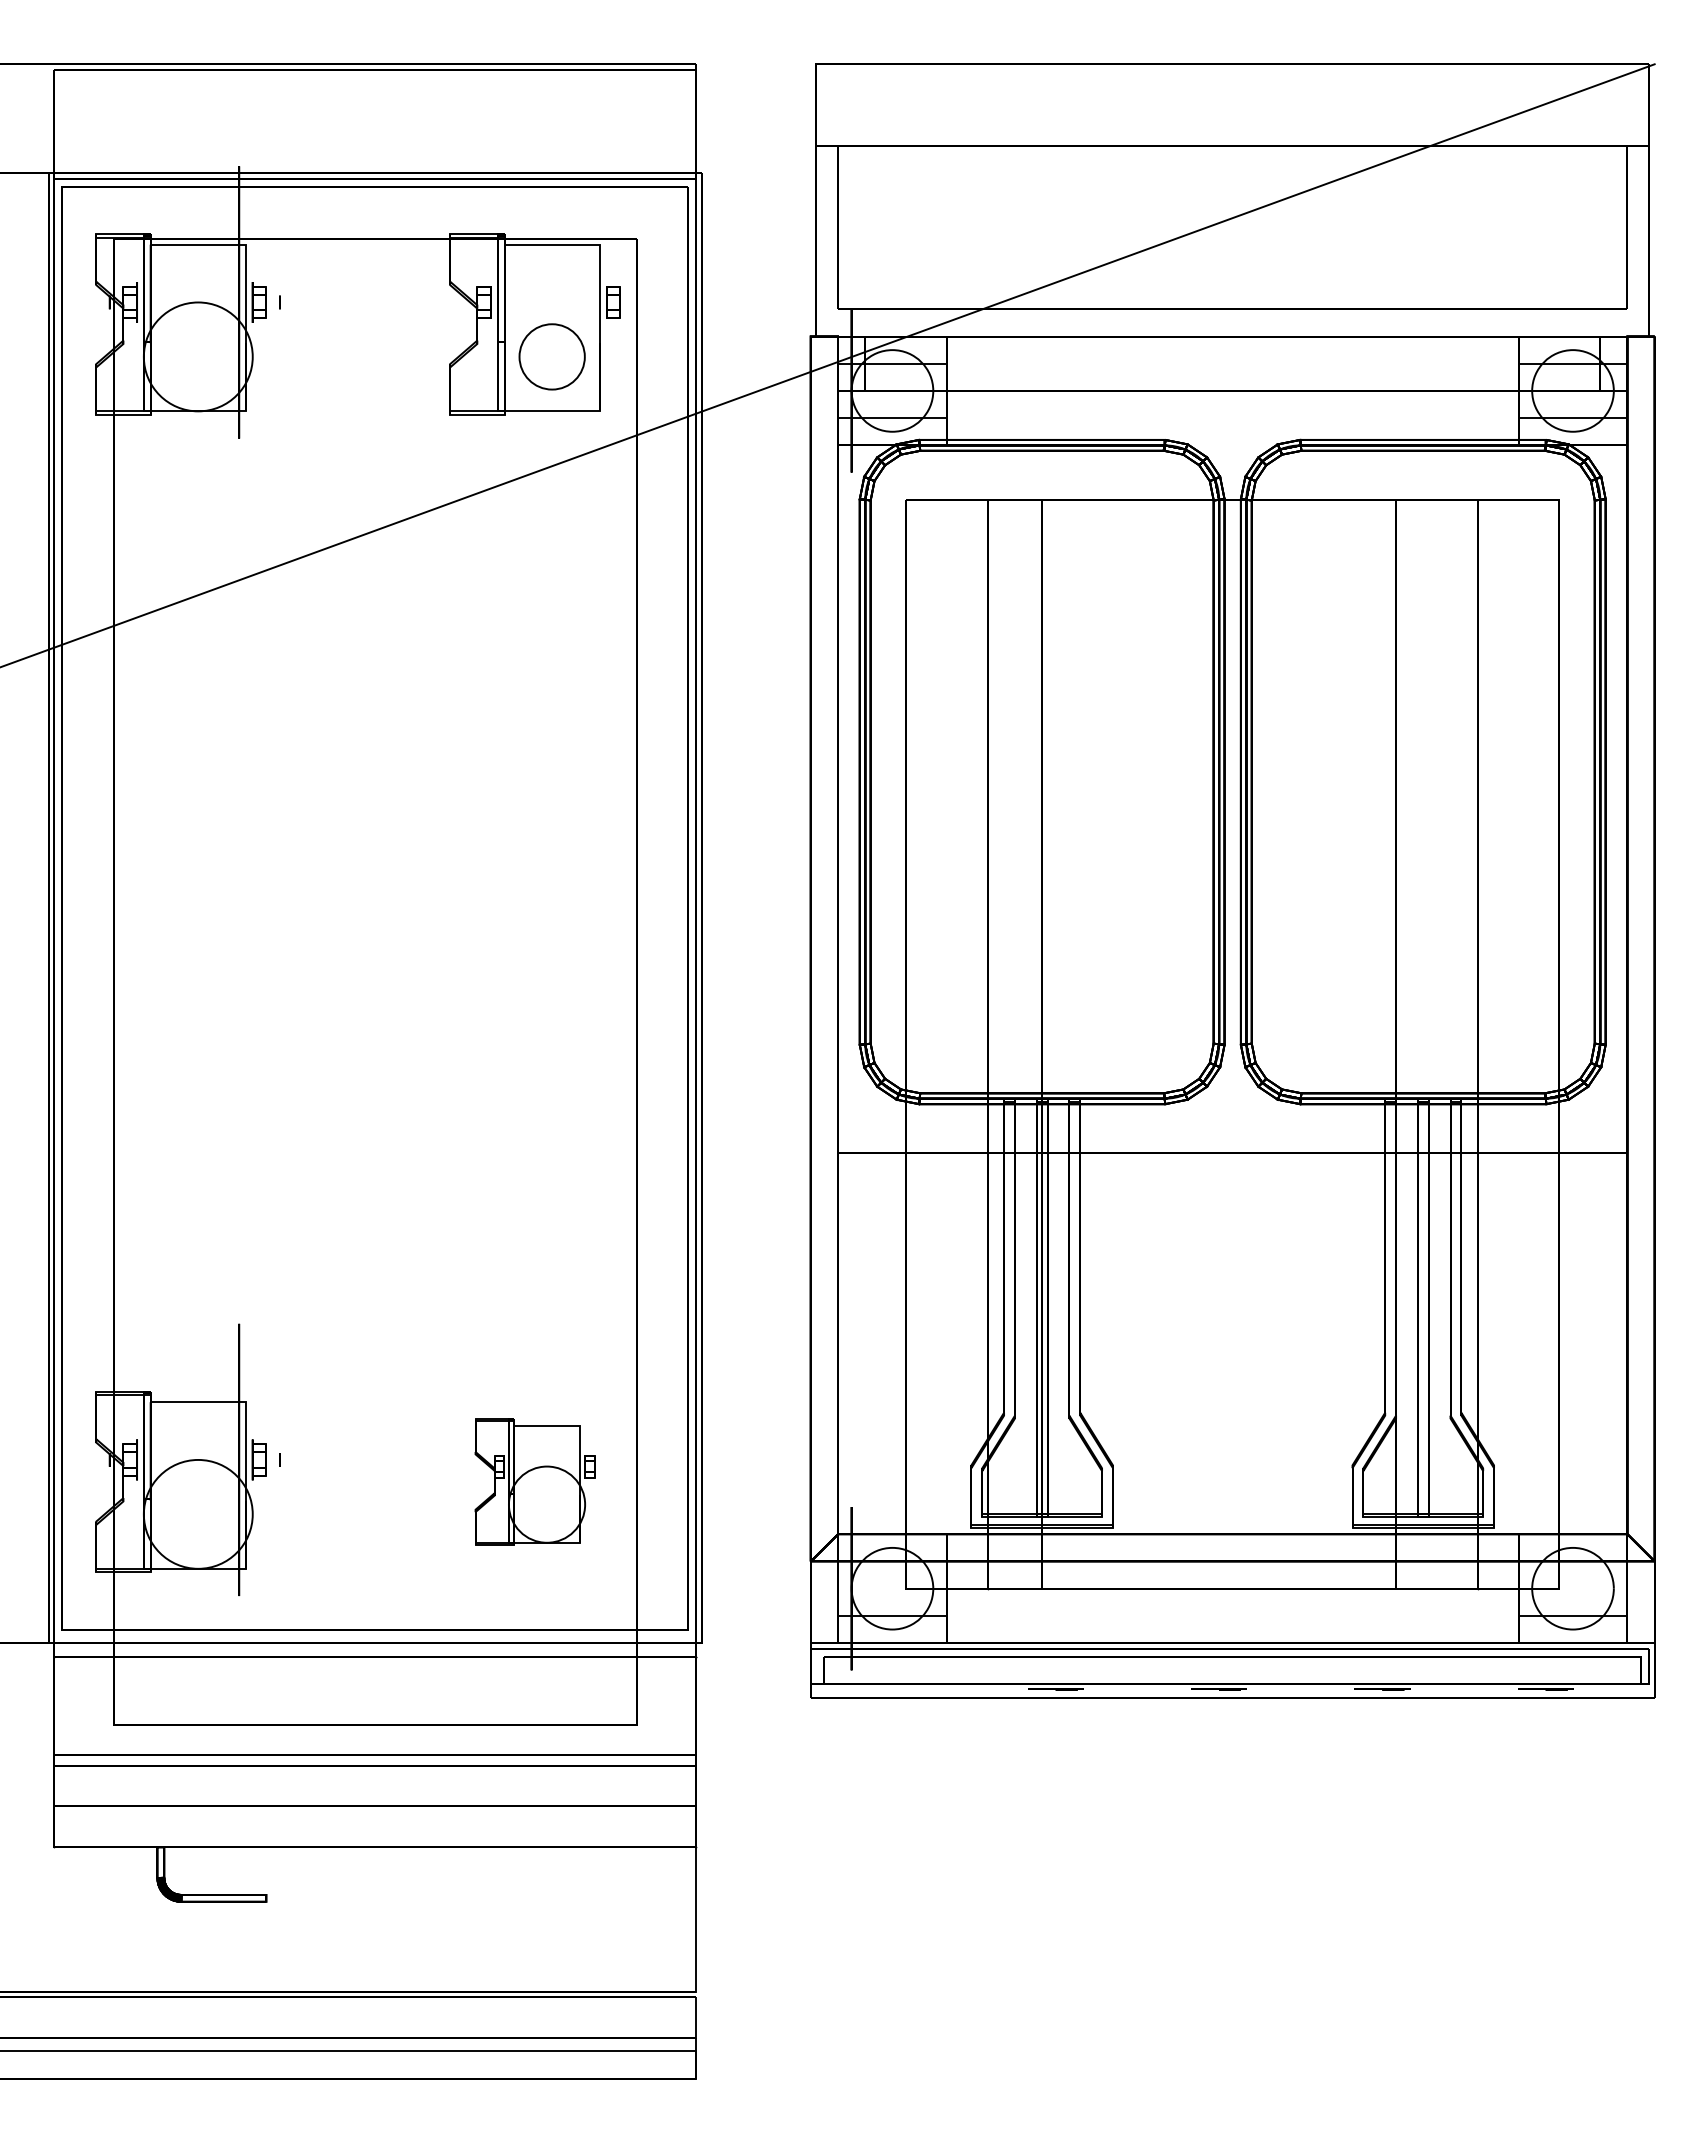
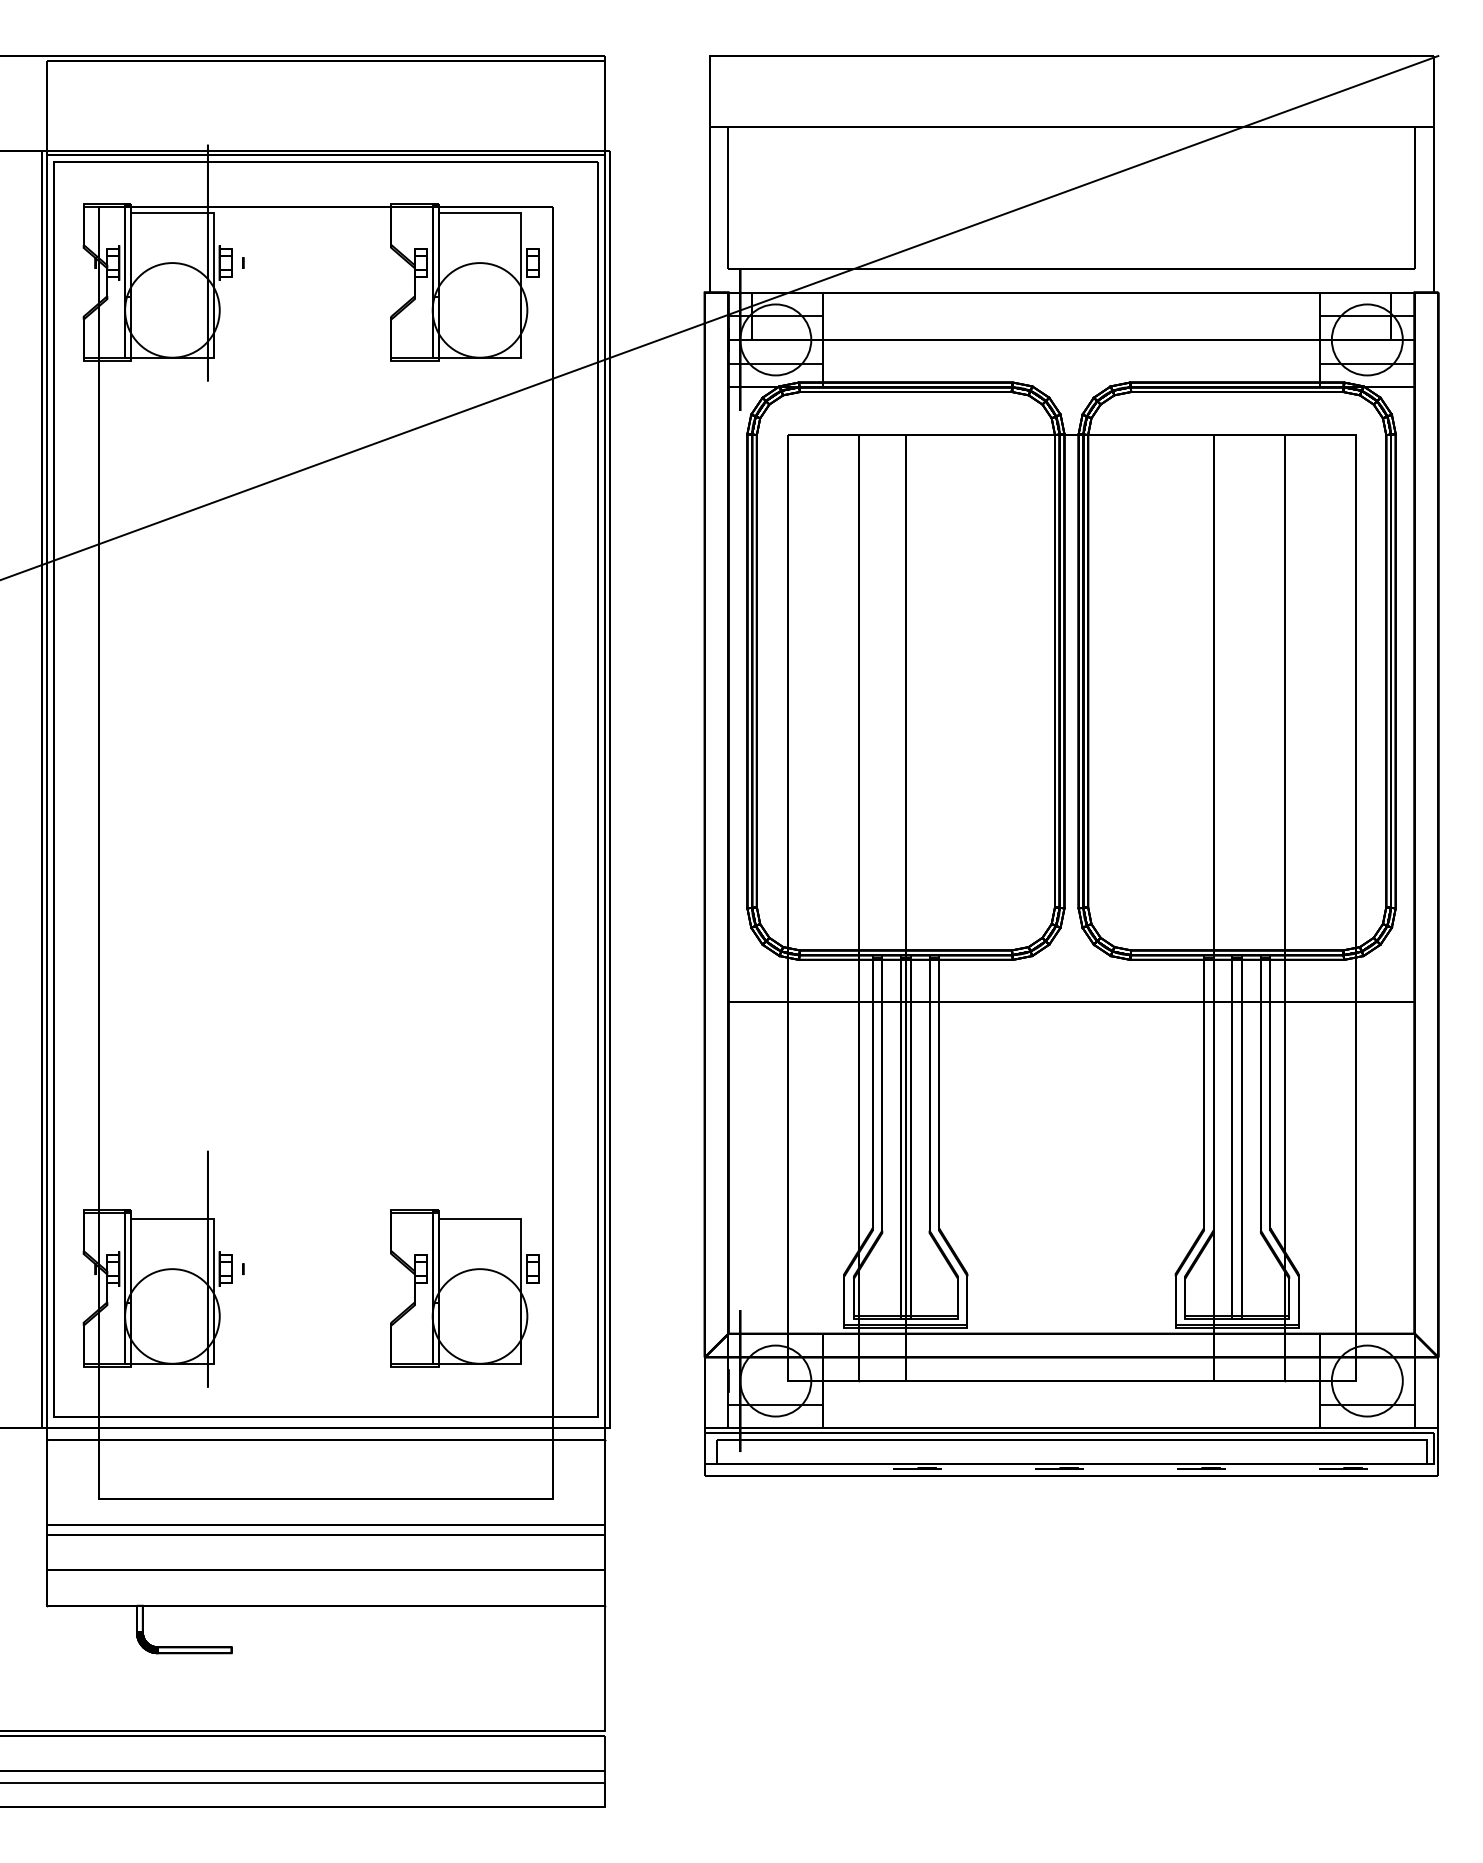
circle: (551, 356) -> (479, 310), size x1.67
part: (534, 1481) -> (464, 1287), size x1.43

